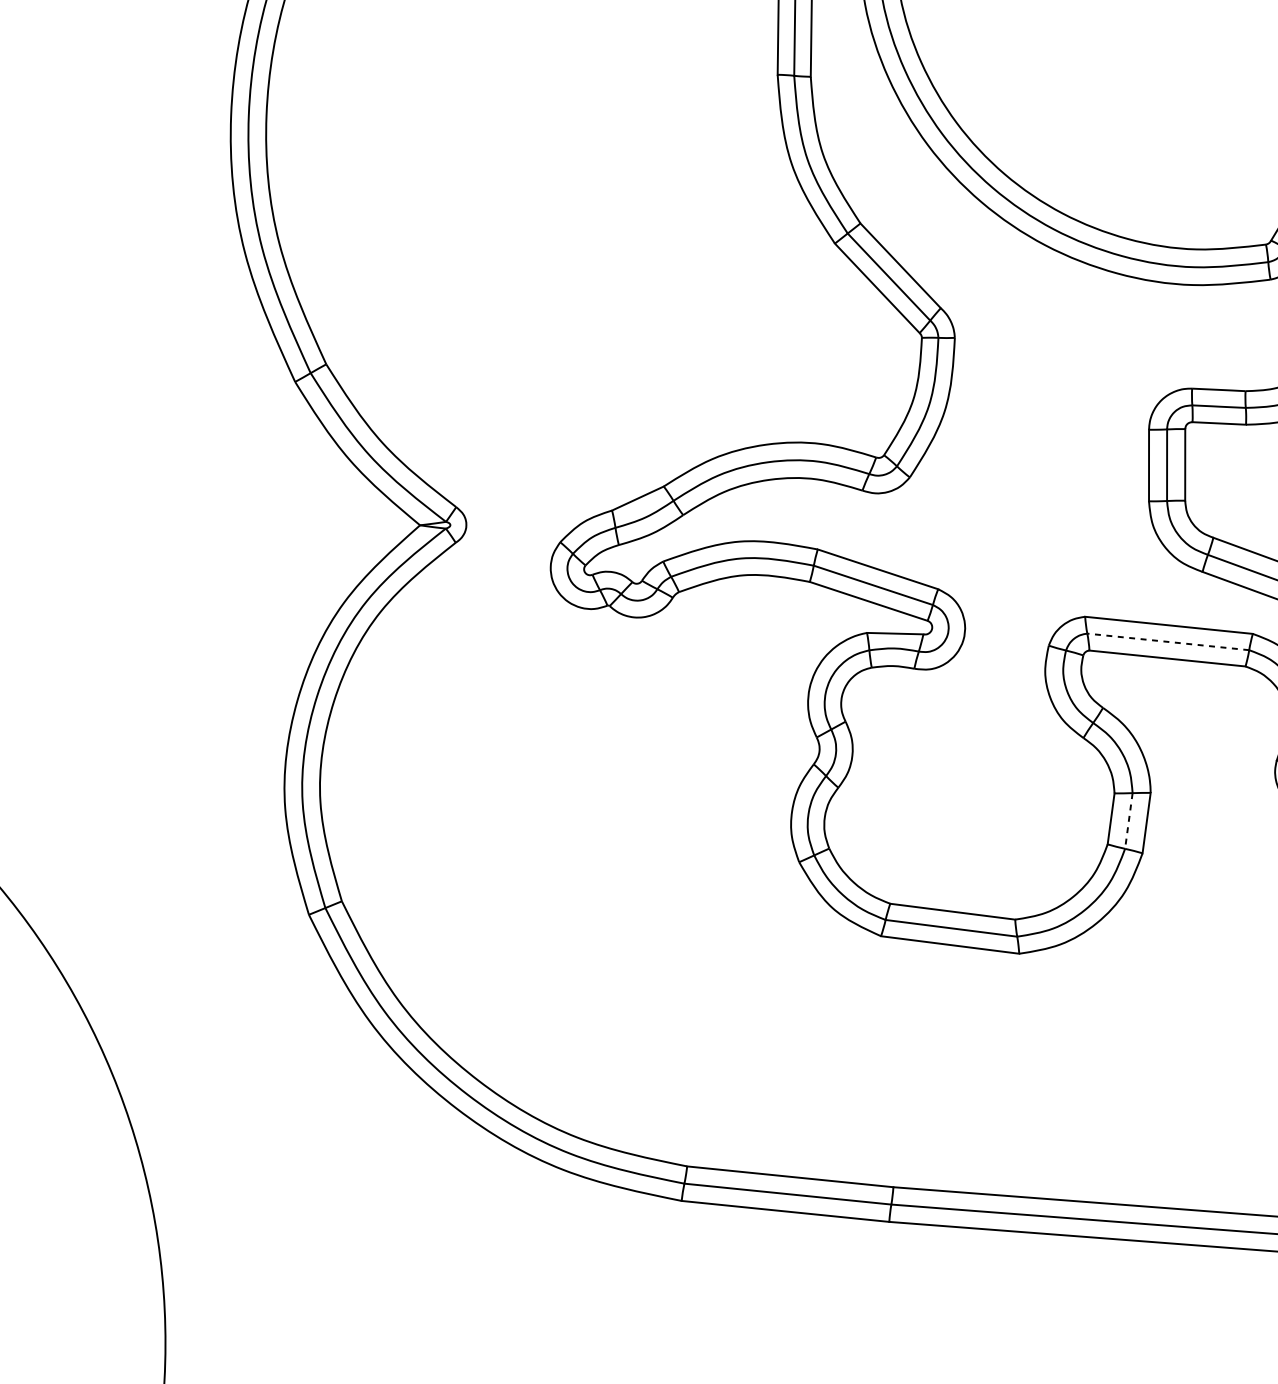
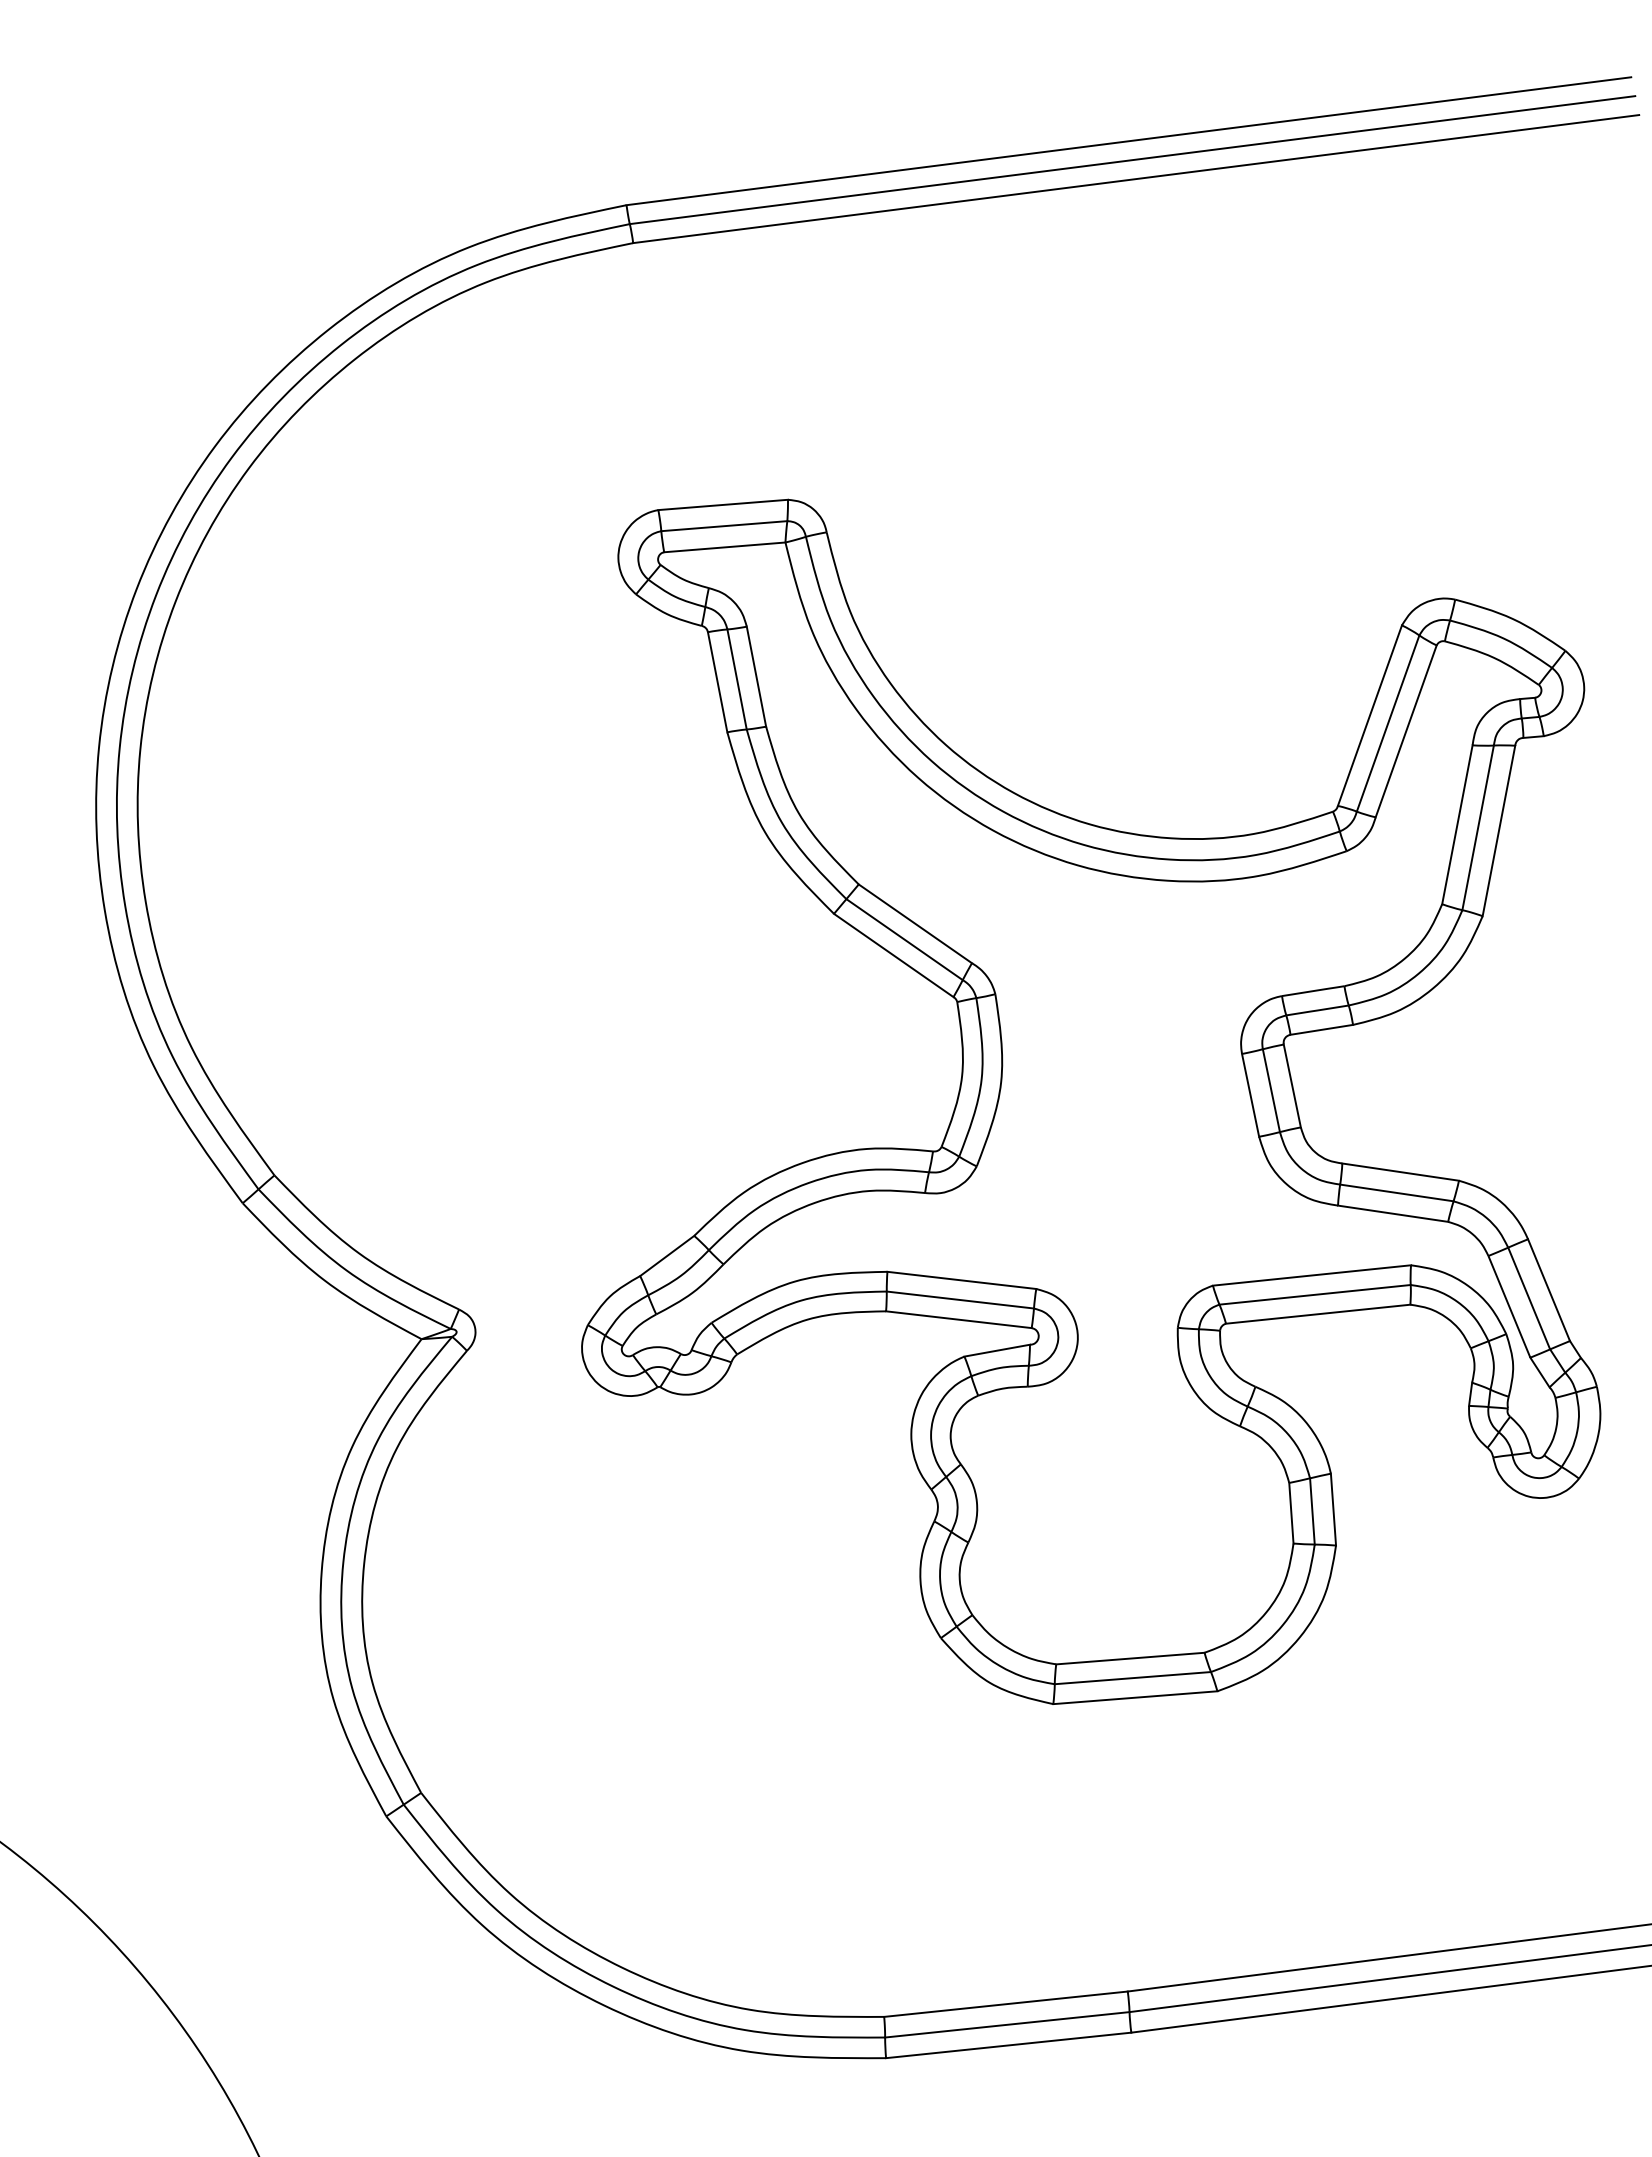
line: (1167, 641) -> (1314, 1294), dashed -> solid
line: (1128, 821) -> (1312, 1511), dashed -> solid

